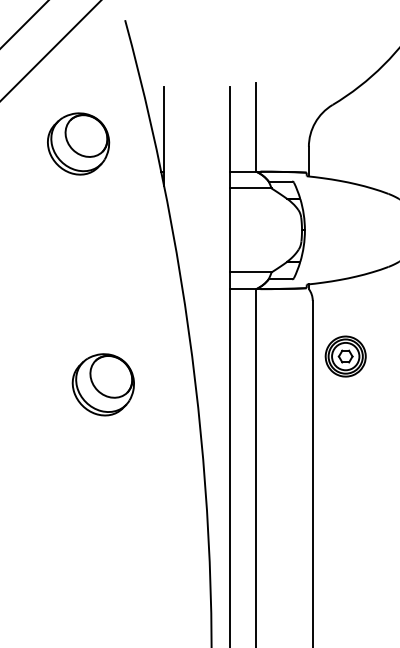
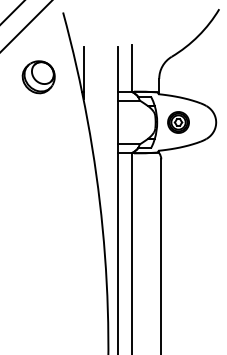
part: (345, 356) -> (178, 122), moved
part: (102, 385) -> (51, 203), removed

